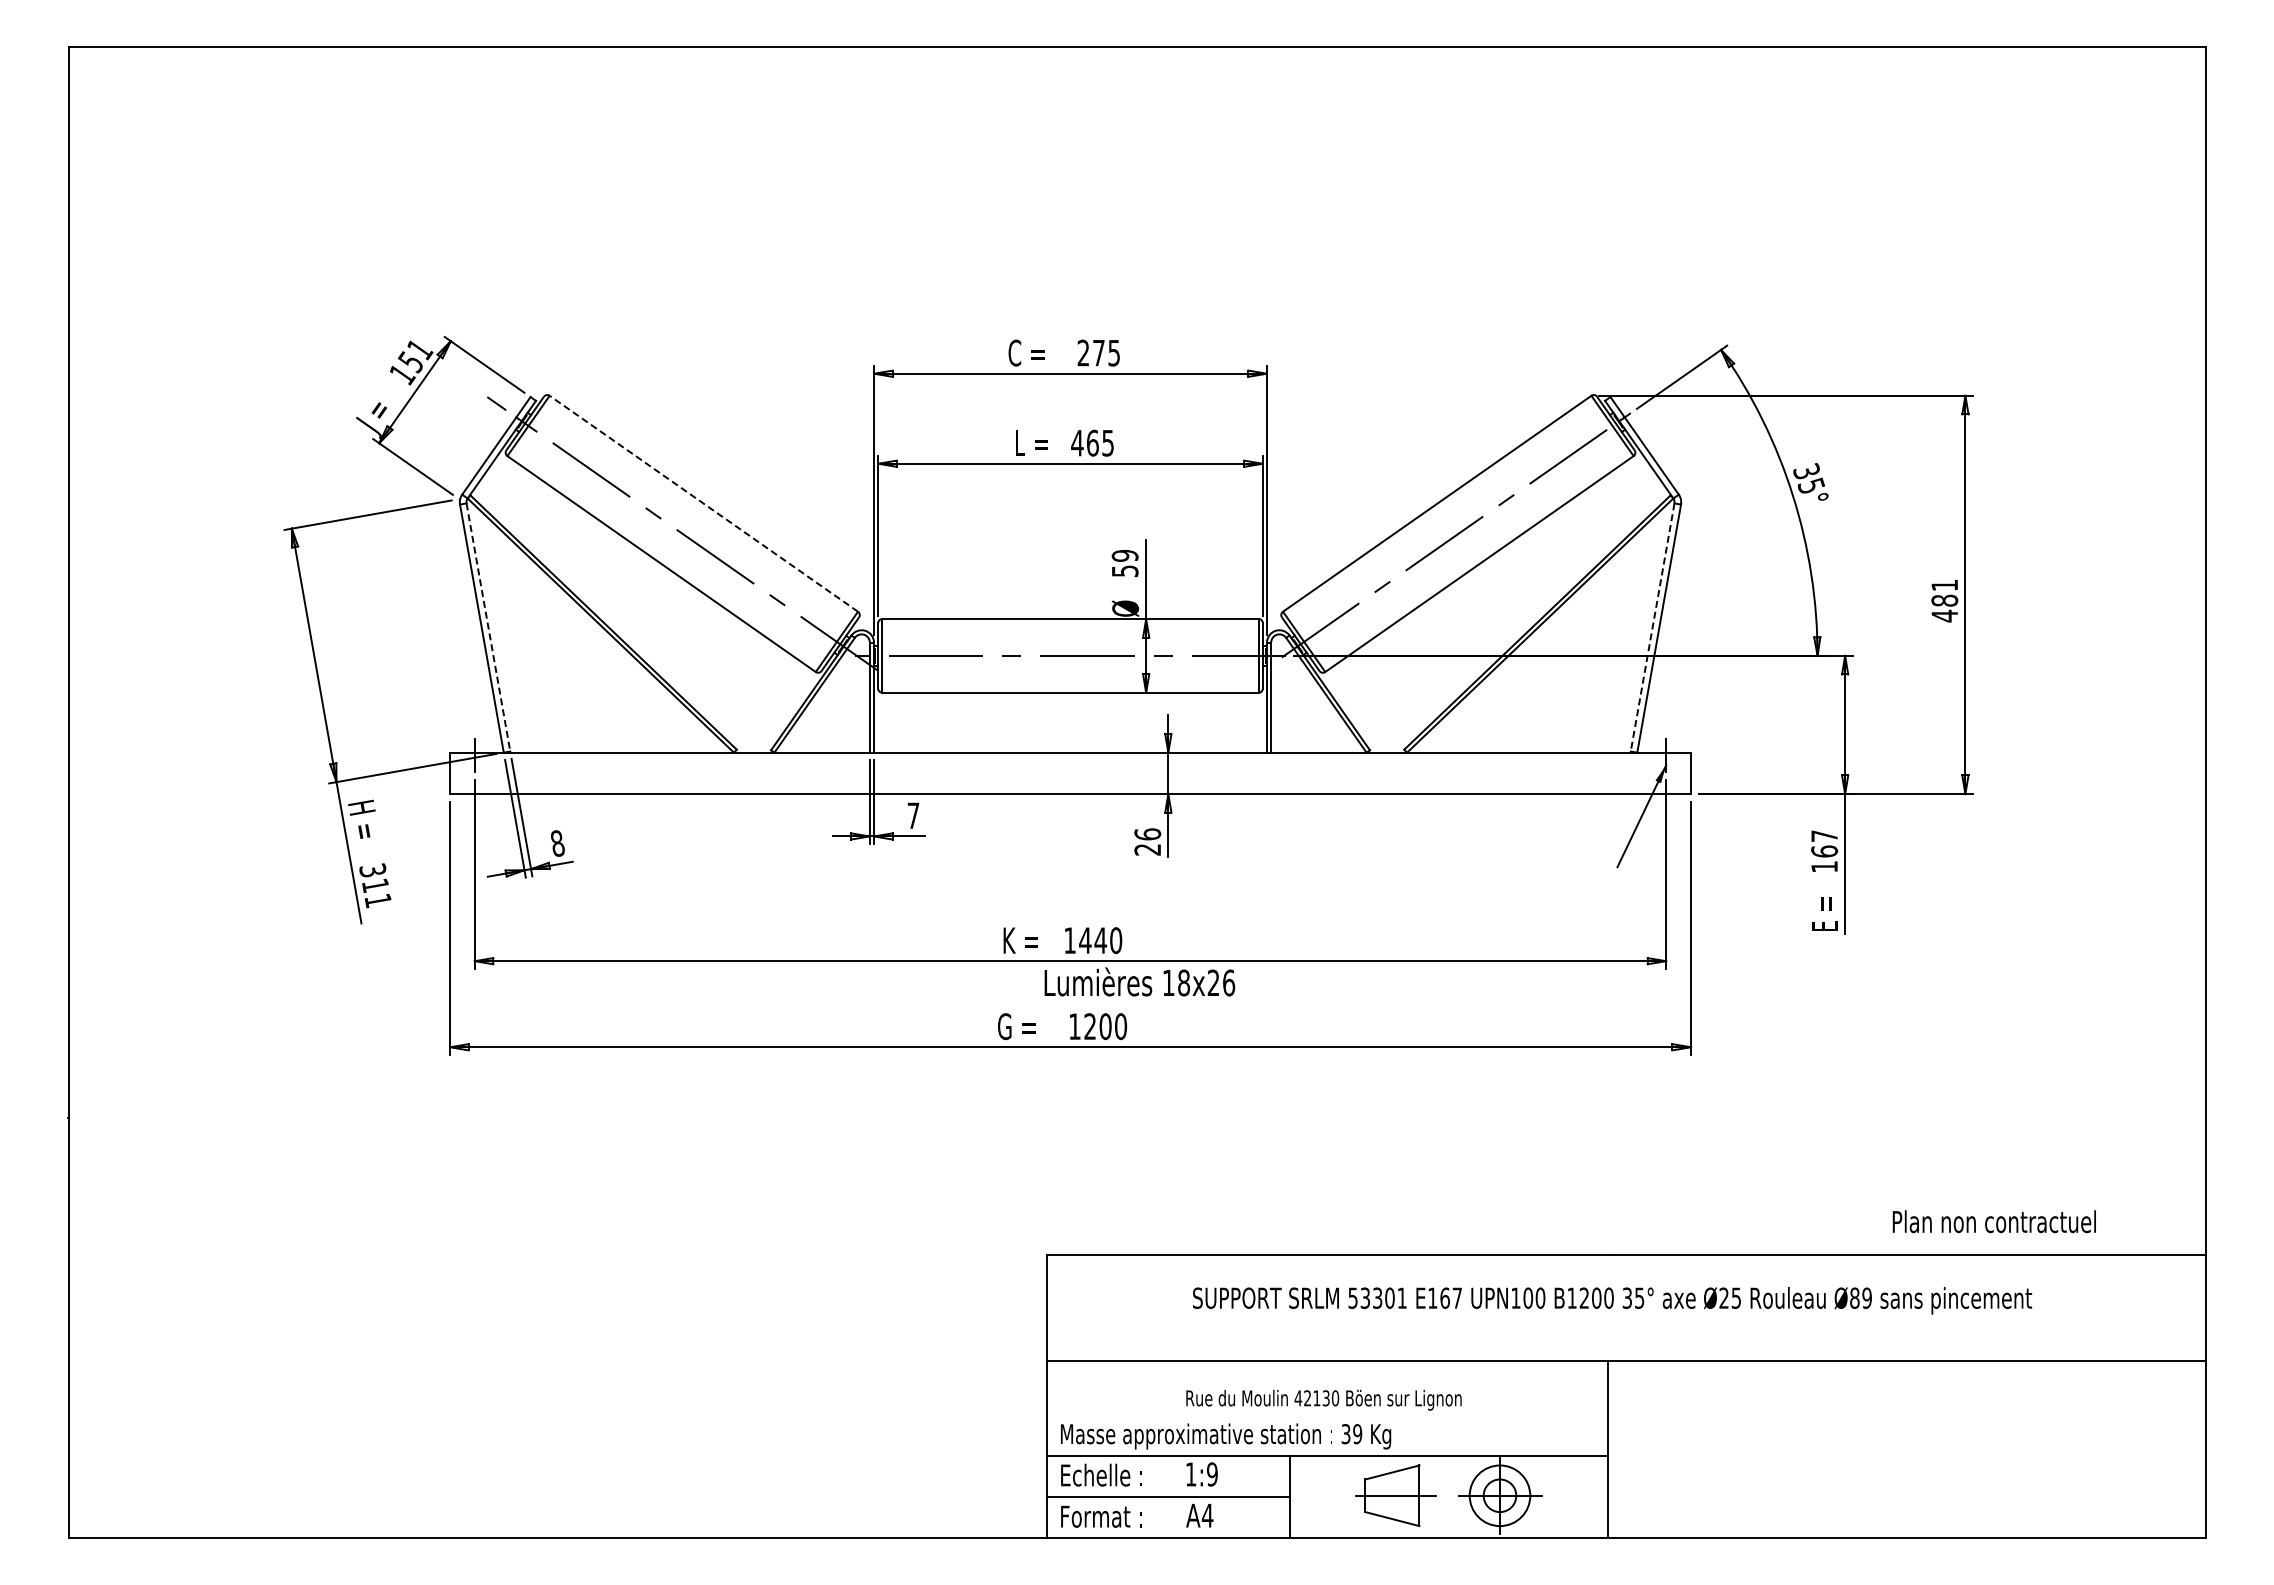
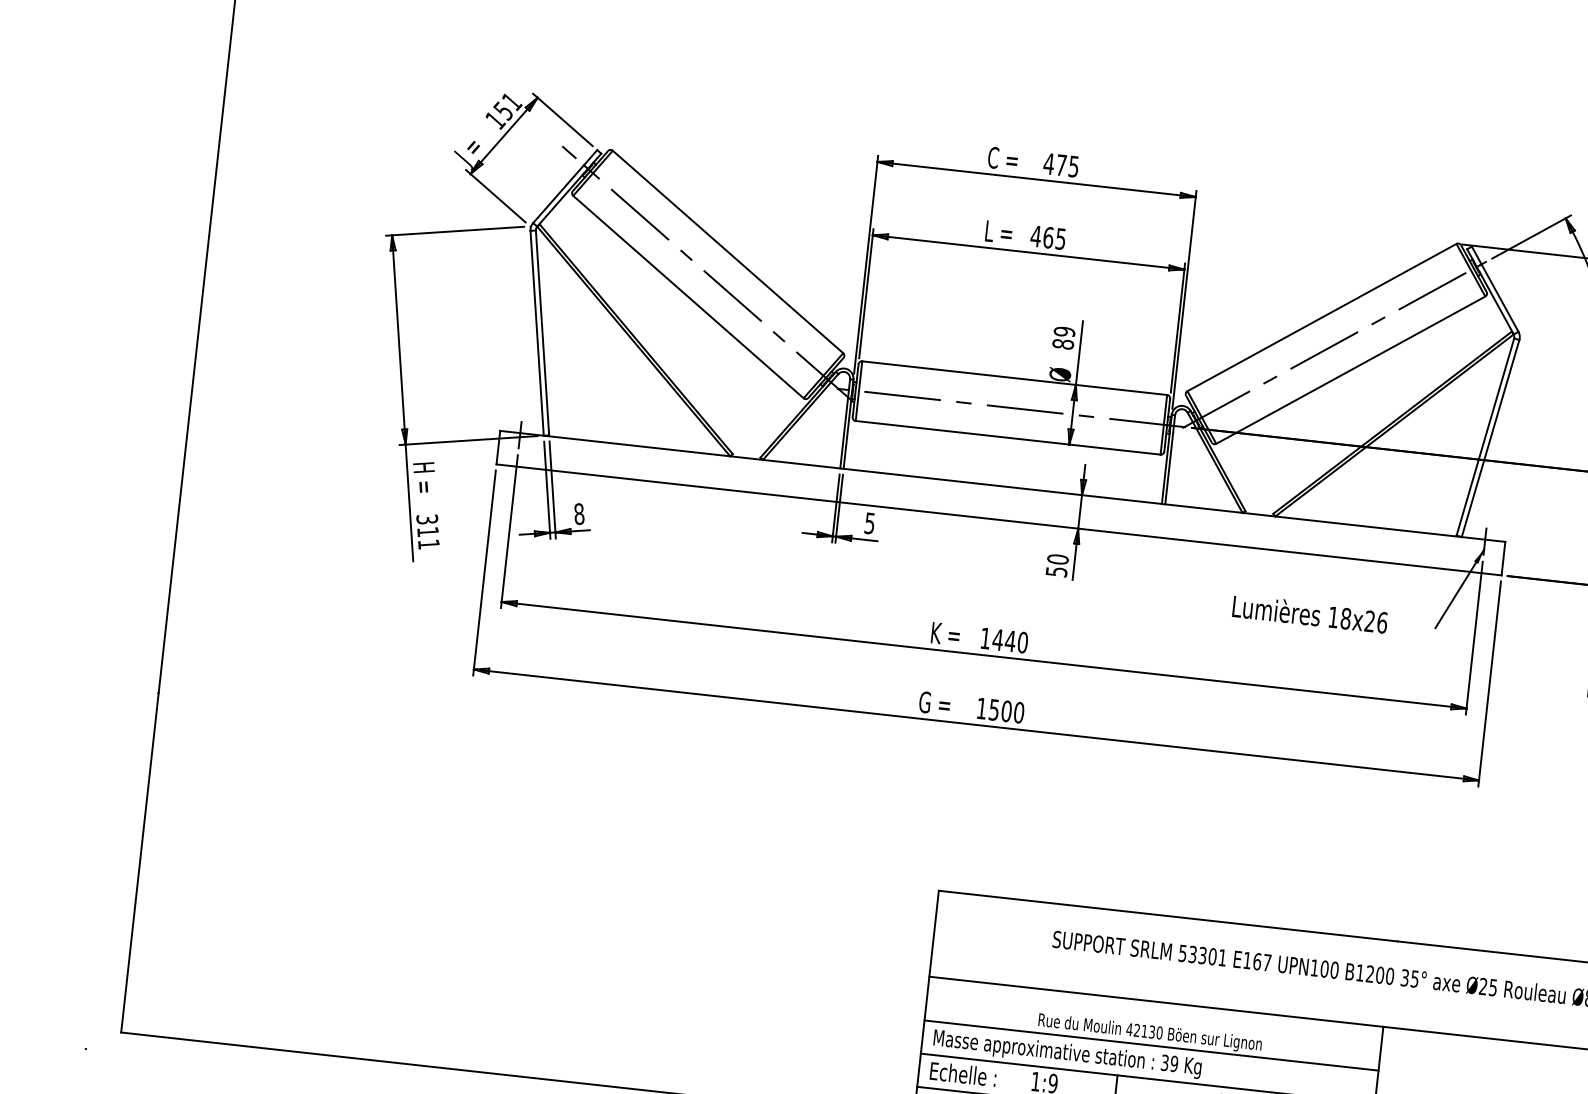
text: (1083, 352) -> (1049, 163), 275 -> 475
line: (703, 503) -> (727, 251), dashed -> solid
text: (1124, 571) -> (1062, 344), 59 -> 89
line: (488, 627) -> (542, 332), dashed -> solid
line: (1652, 627) -> (1485, 437), dashed -> solid
text: (913, 815) -> (869, 523), 7 -> 5
text: (1147, 841) -> (1057, 565), 26 -> 50
text: (1139, 981) -> (1310, 613), moved
text: (1089, 1026) -> (993, 709), 1200 -> 1500
line: (1327, 1414) -> (1151, 1045), added

